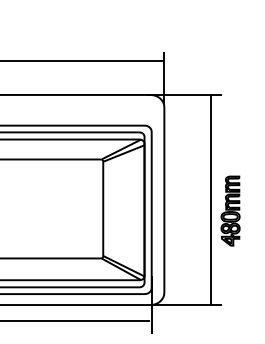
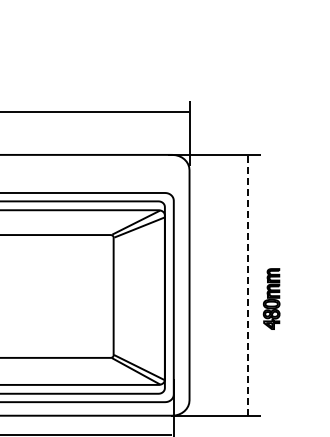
line: (211, 200) -> (247, 285), solid -> dashed
part: (230, 210) -> (271, 298), size x0.7

